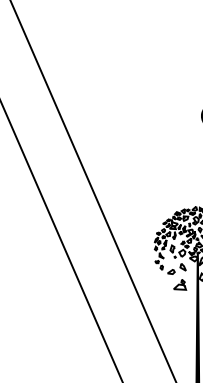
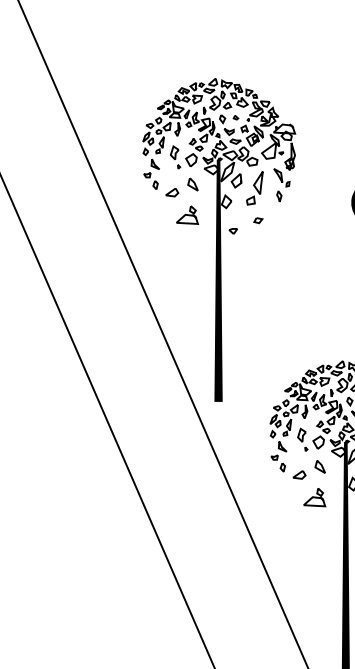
part: (125, 136) -> (219, 238), added

